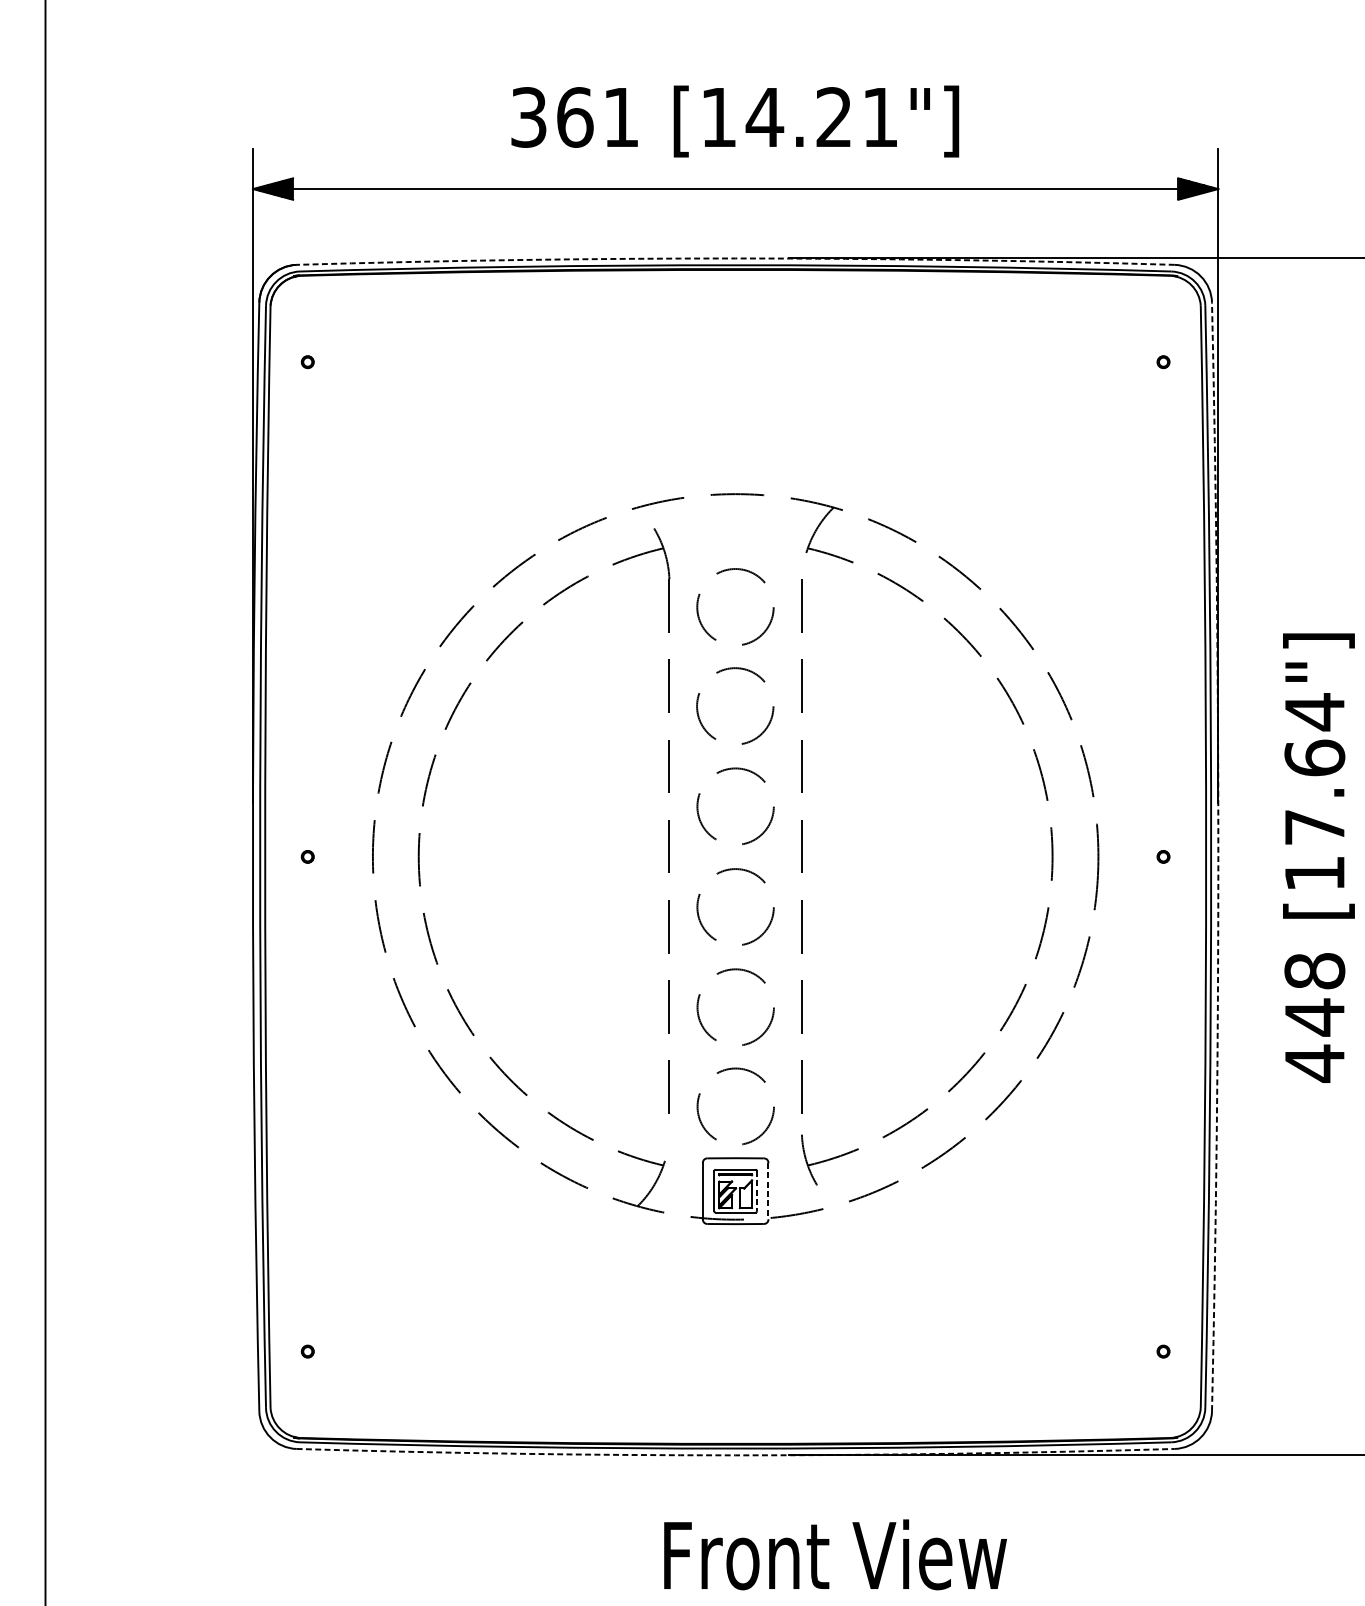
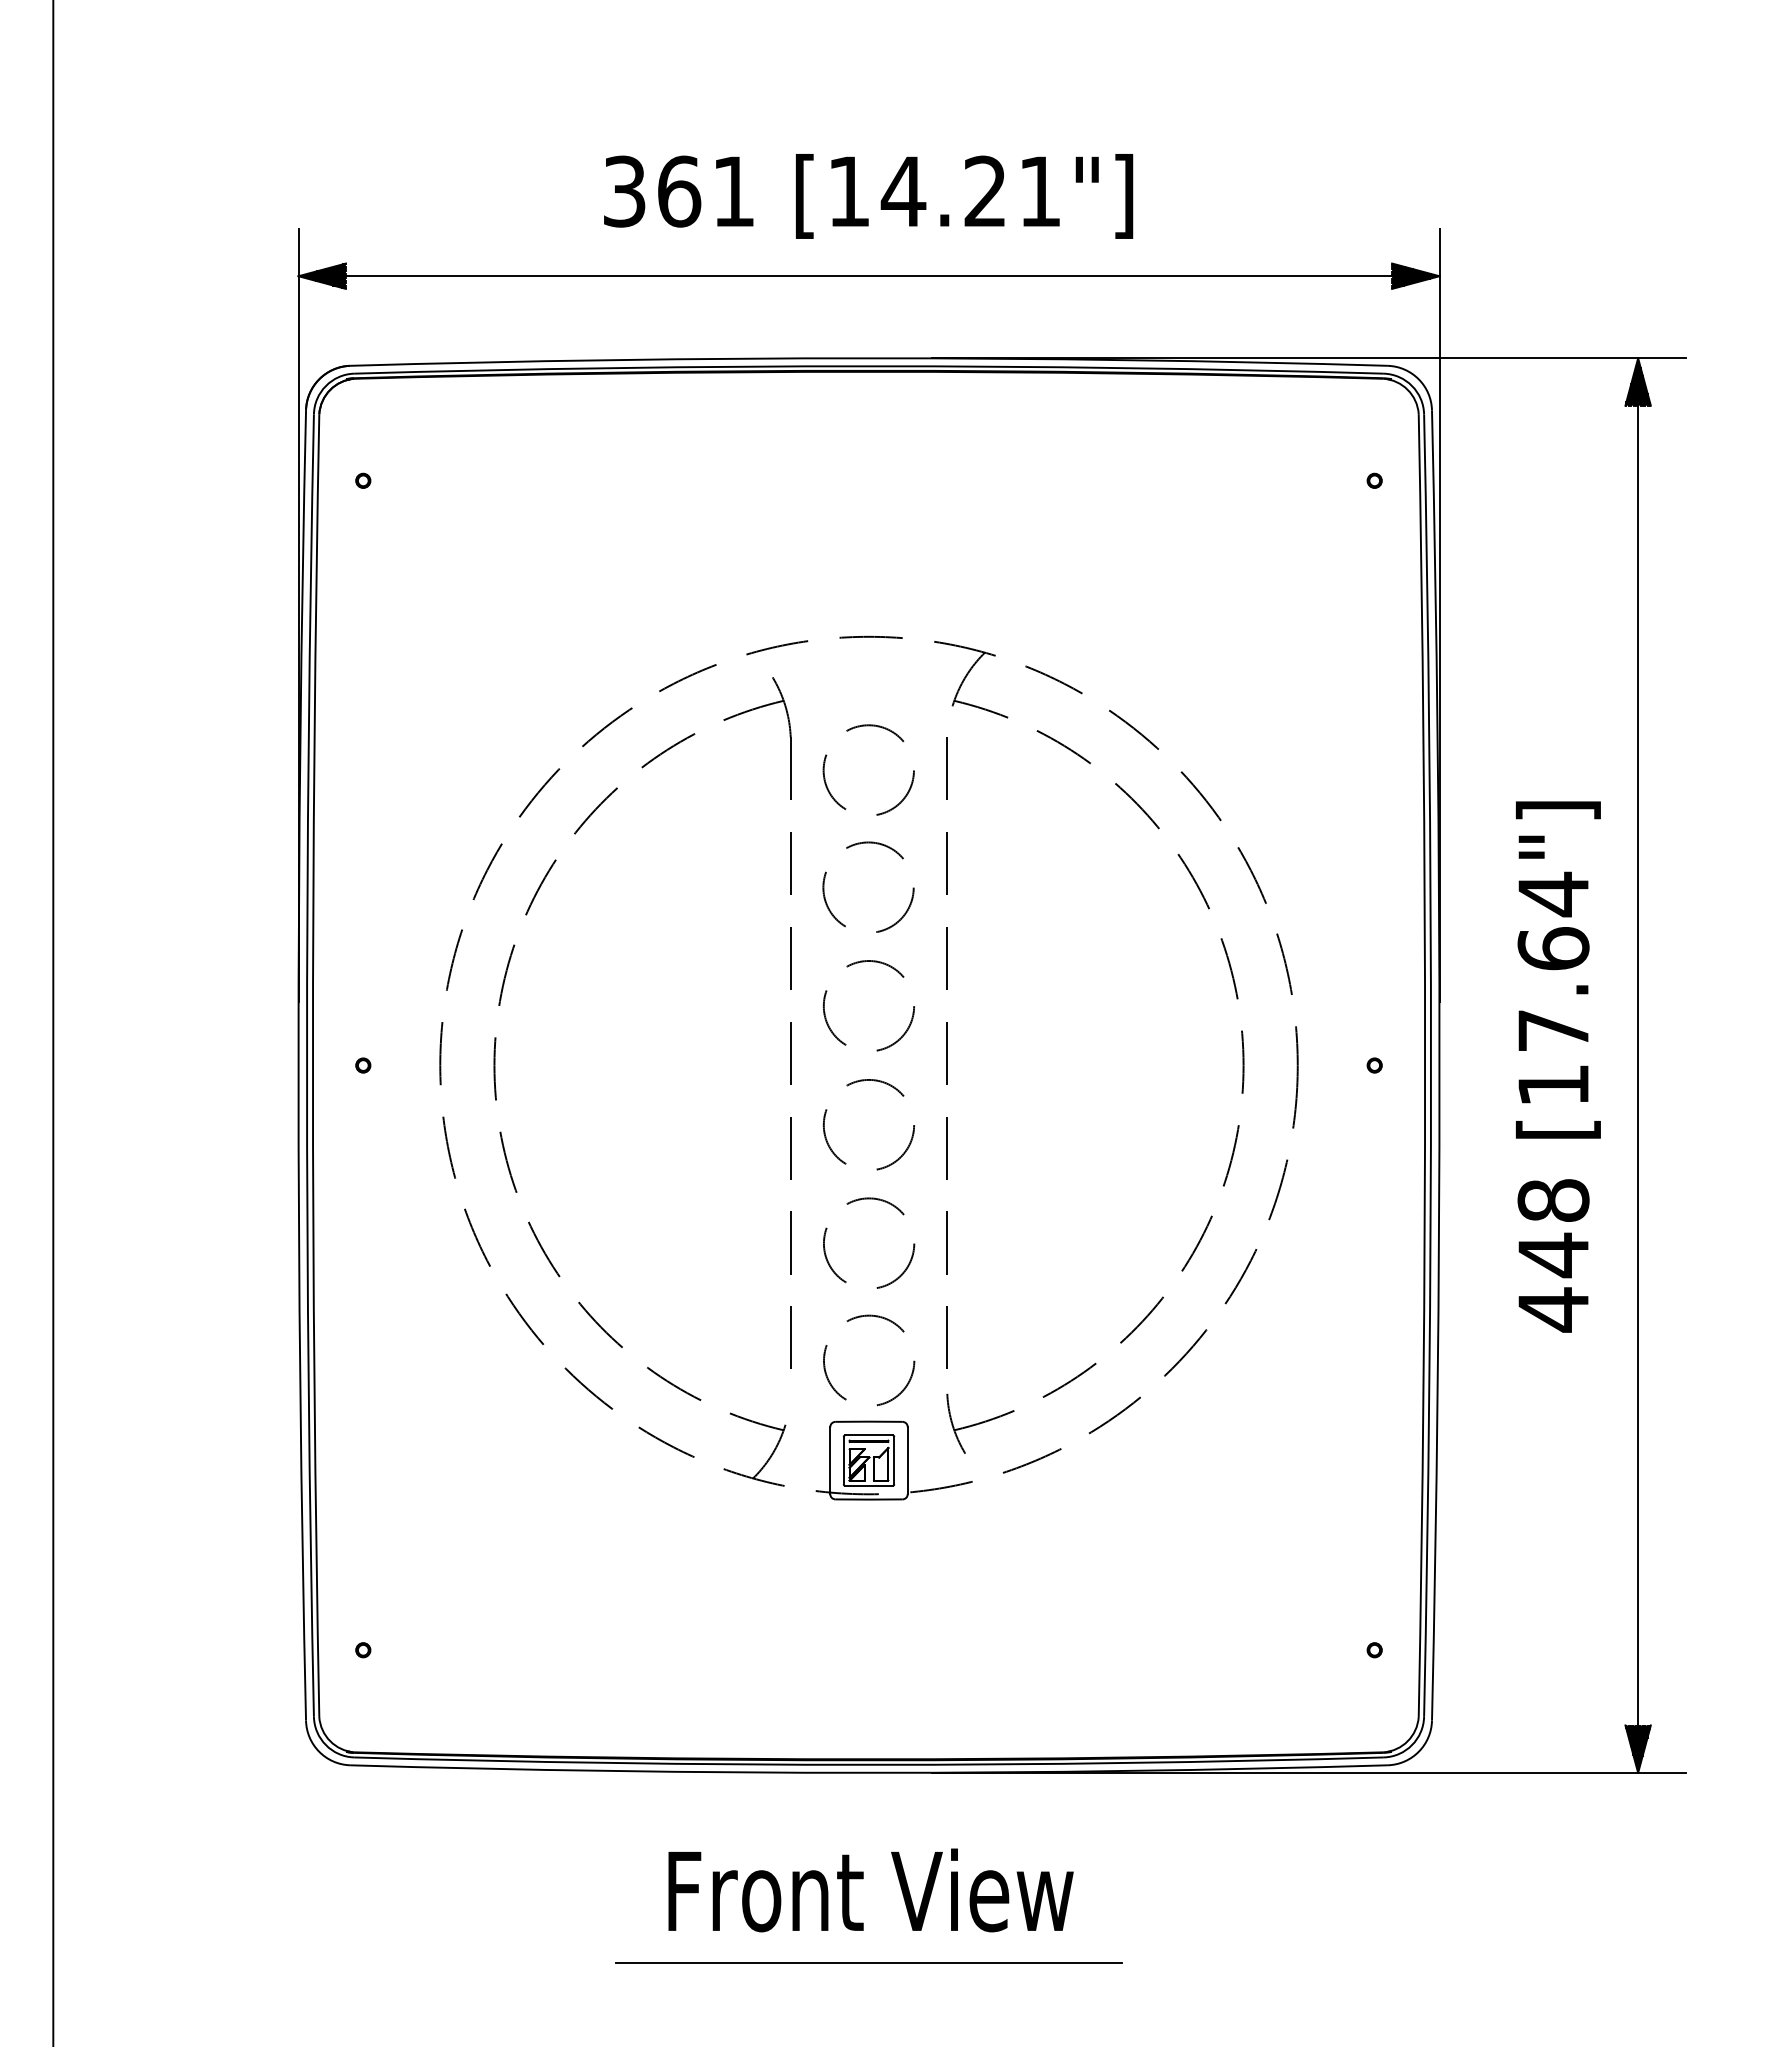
arc: (736, 258) -> (869, 358), dashed -> solid
arc: (1218, 856) -> (1439, 1065), dashed -> solid
line: (757, 1191) -> (894, 1460), dashed -> solid
line: (768, 1191) -> (907, 1461), dashed -> solid
arc: (736, 1455) -> (869, 1772), dashed -> solid
text: (835, 1554) -> (870, 1890), moved

